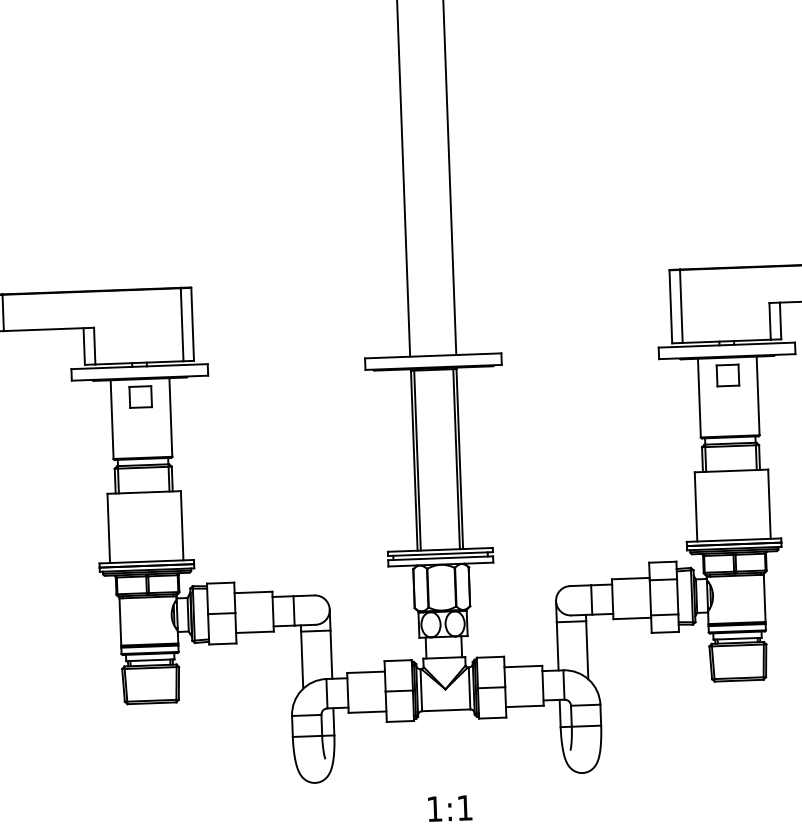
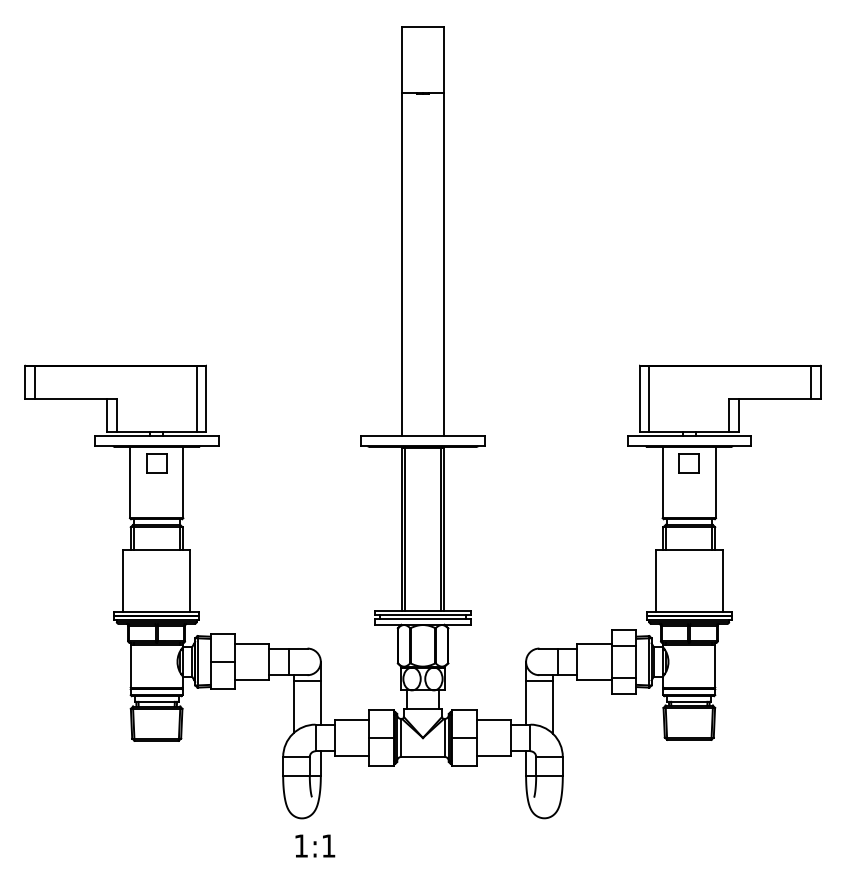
text: (450, 807) -> (315, 845), moved

